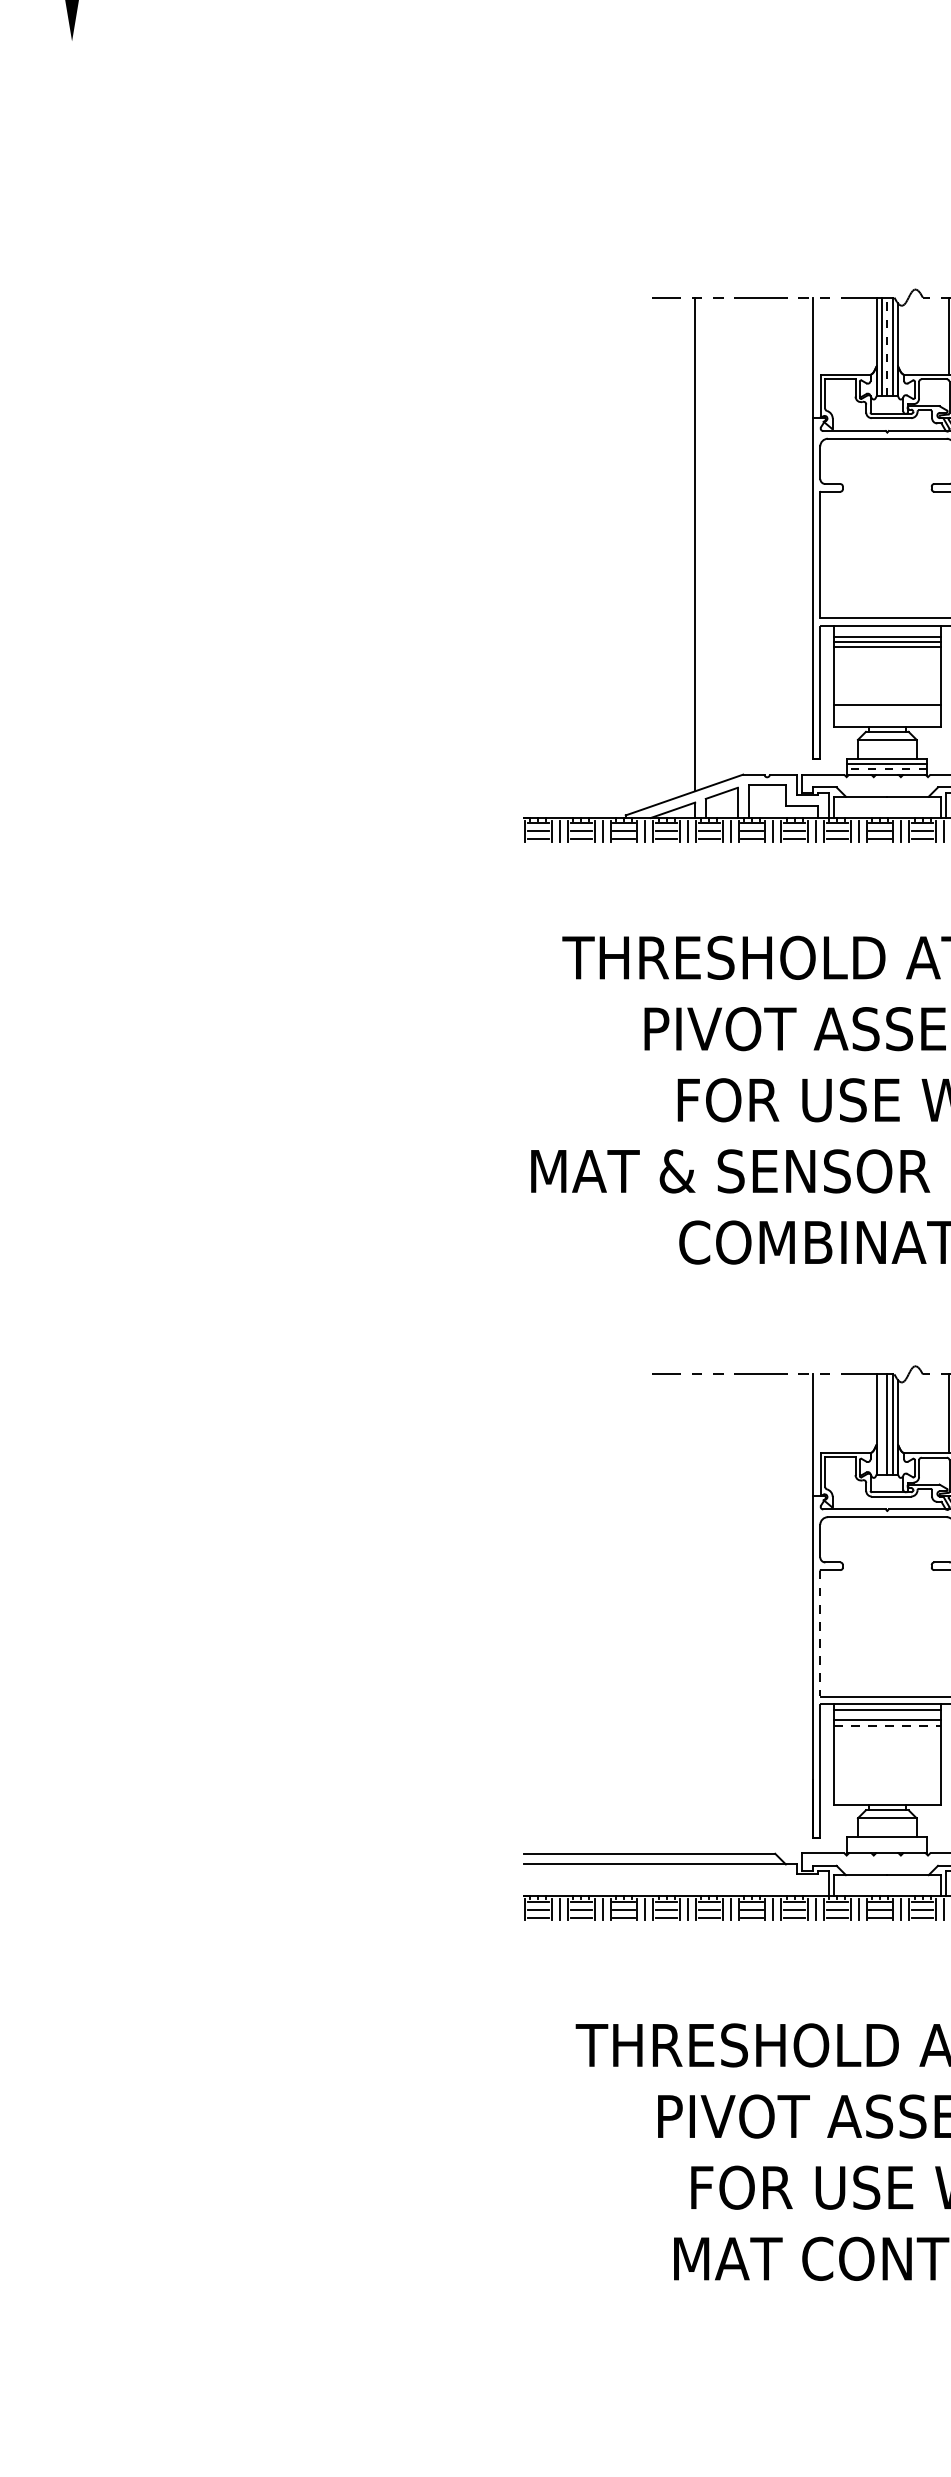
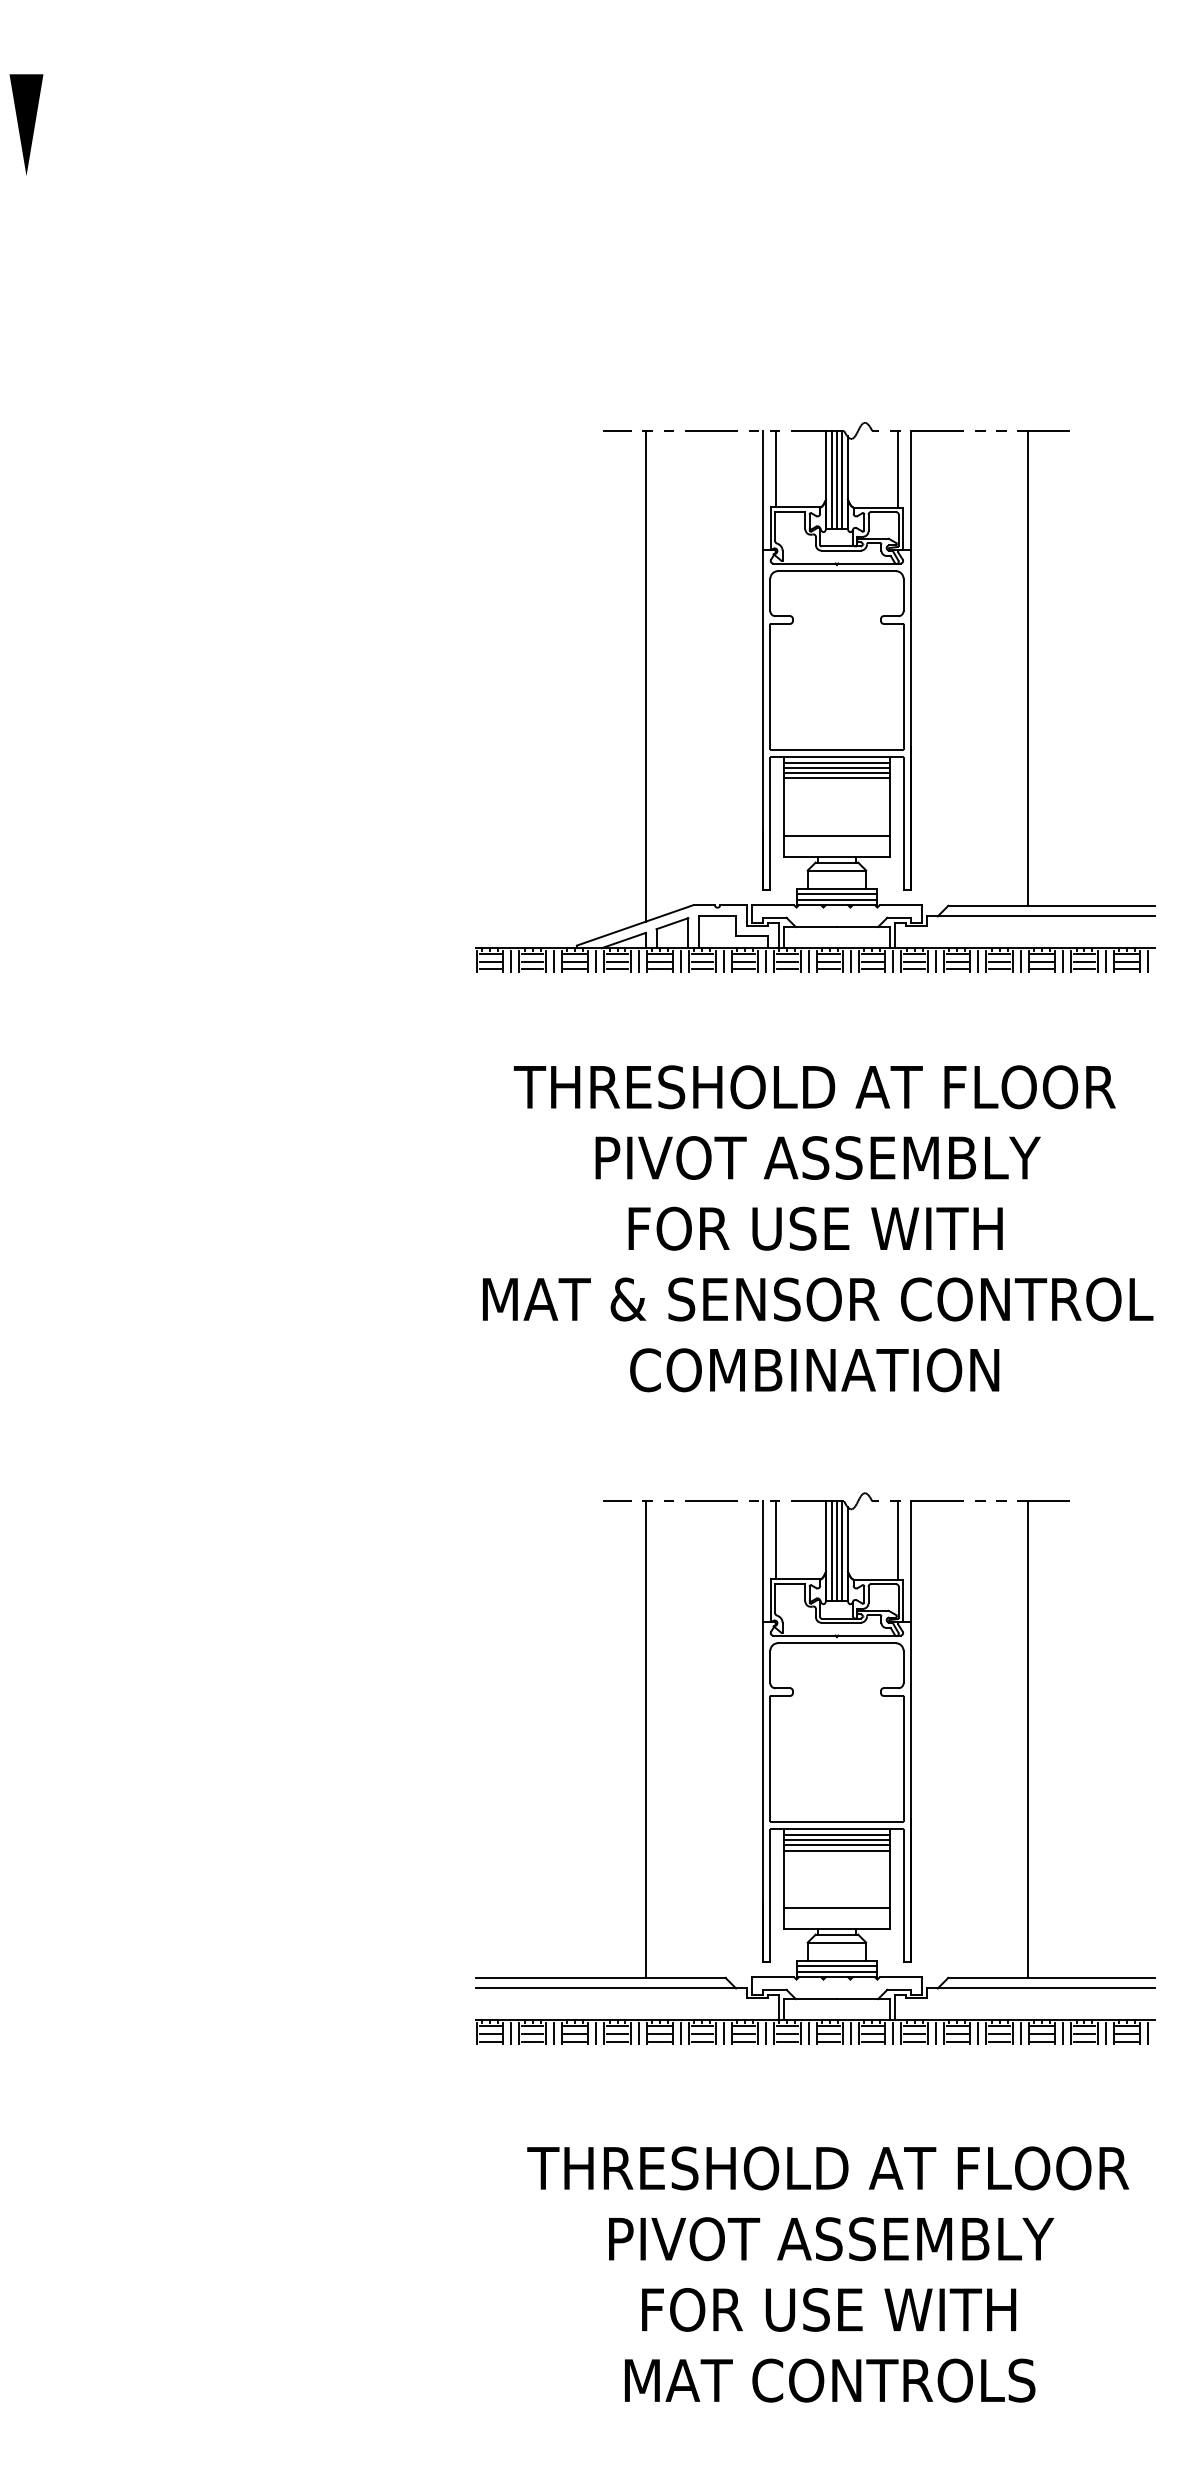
line: (825, 335) -> (775, 468), added
line: (886, 346) -> (836, 479), dashed -> solid
line: (886, 631) -> (836, 762), added
line: (886, 769) -> (836, 899), dashed -> solid
line: (825, 1413) -> (775, 1540), added
line: (881, 1424) -> (831, 1551), added
line: (694, 1613) -> (645, 1739), added
line: (820, 1634) -> (770, 1759), dashed -> solid
line: (886, 1714) -> (836, 1839), added
line: (887, 1725) -> (837, 1850), dashed -> solid
line: (886, 1783) -> (836, 1908), added
line: (886, 1842) -> (836, 1966), added
line: (886, 1847) -> (836, 1971), added

